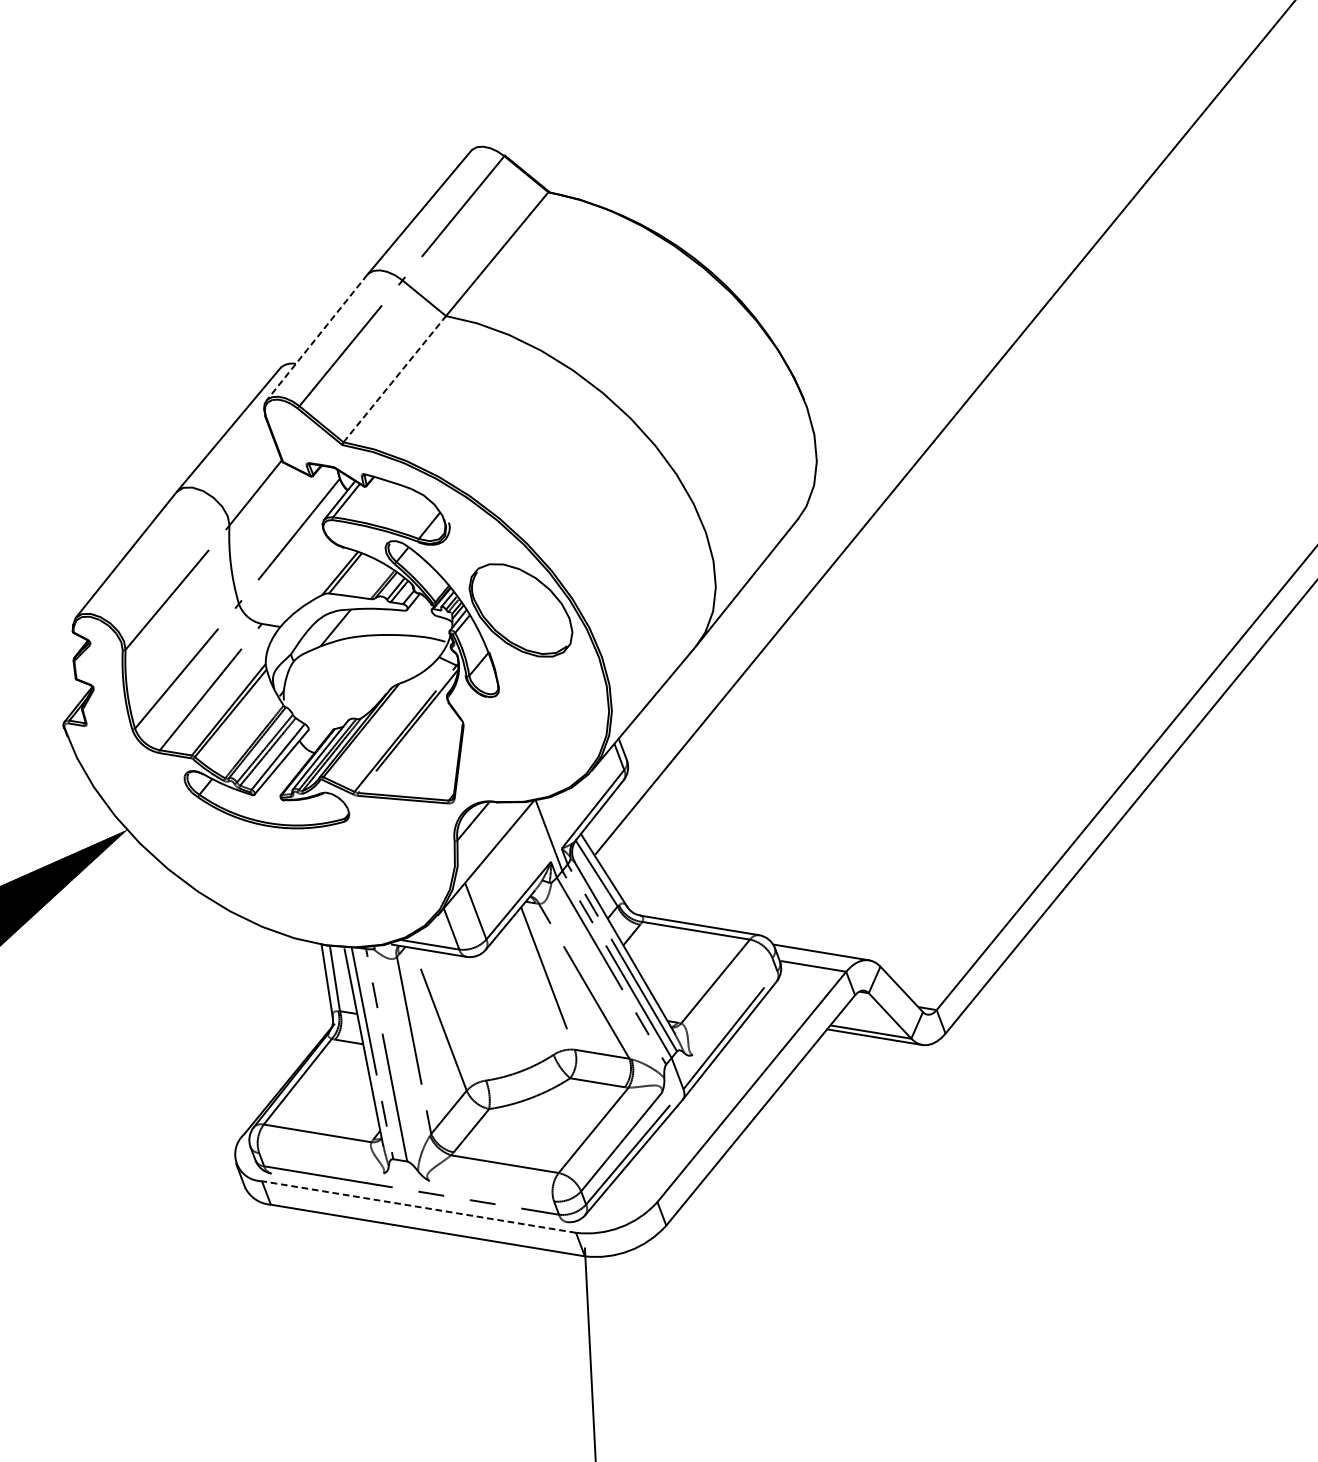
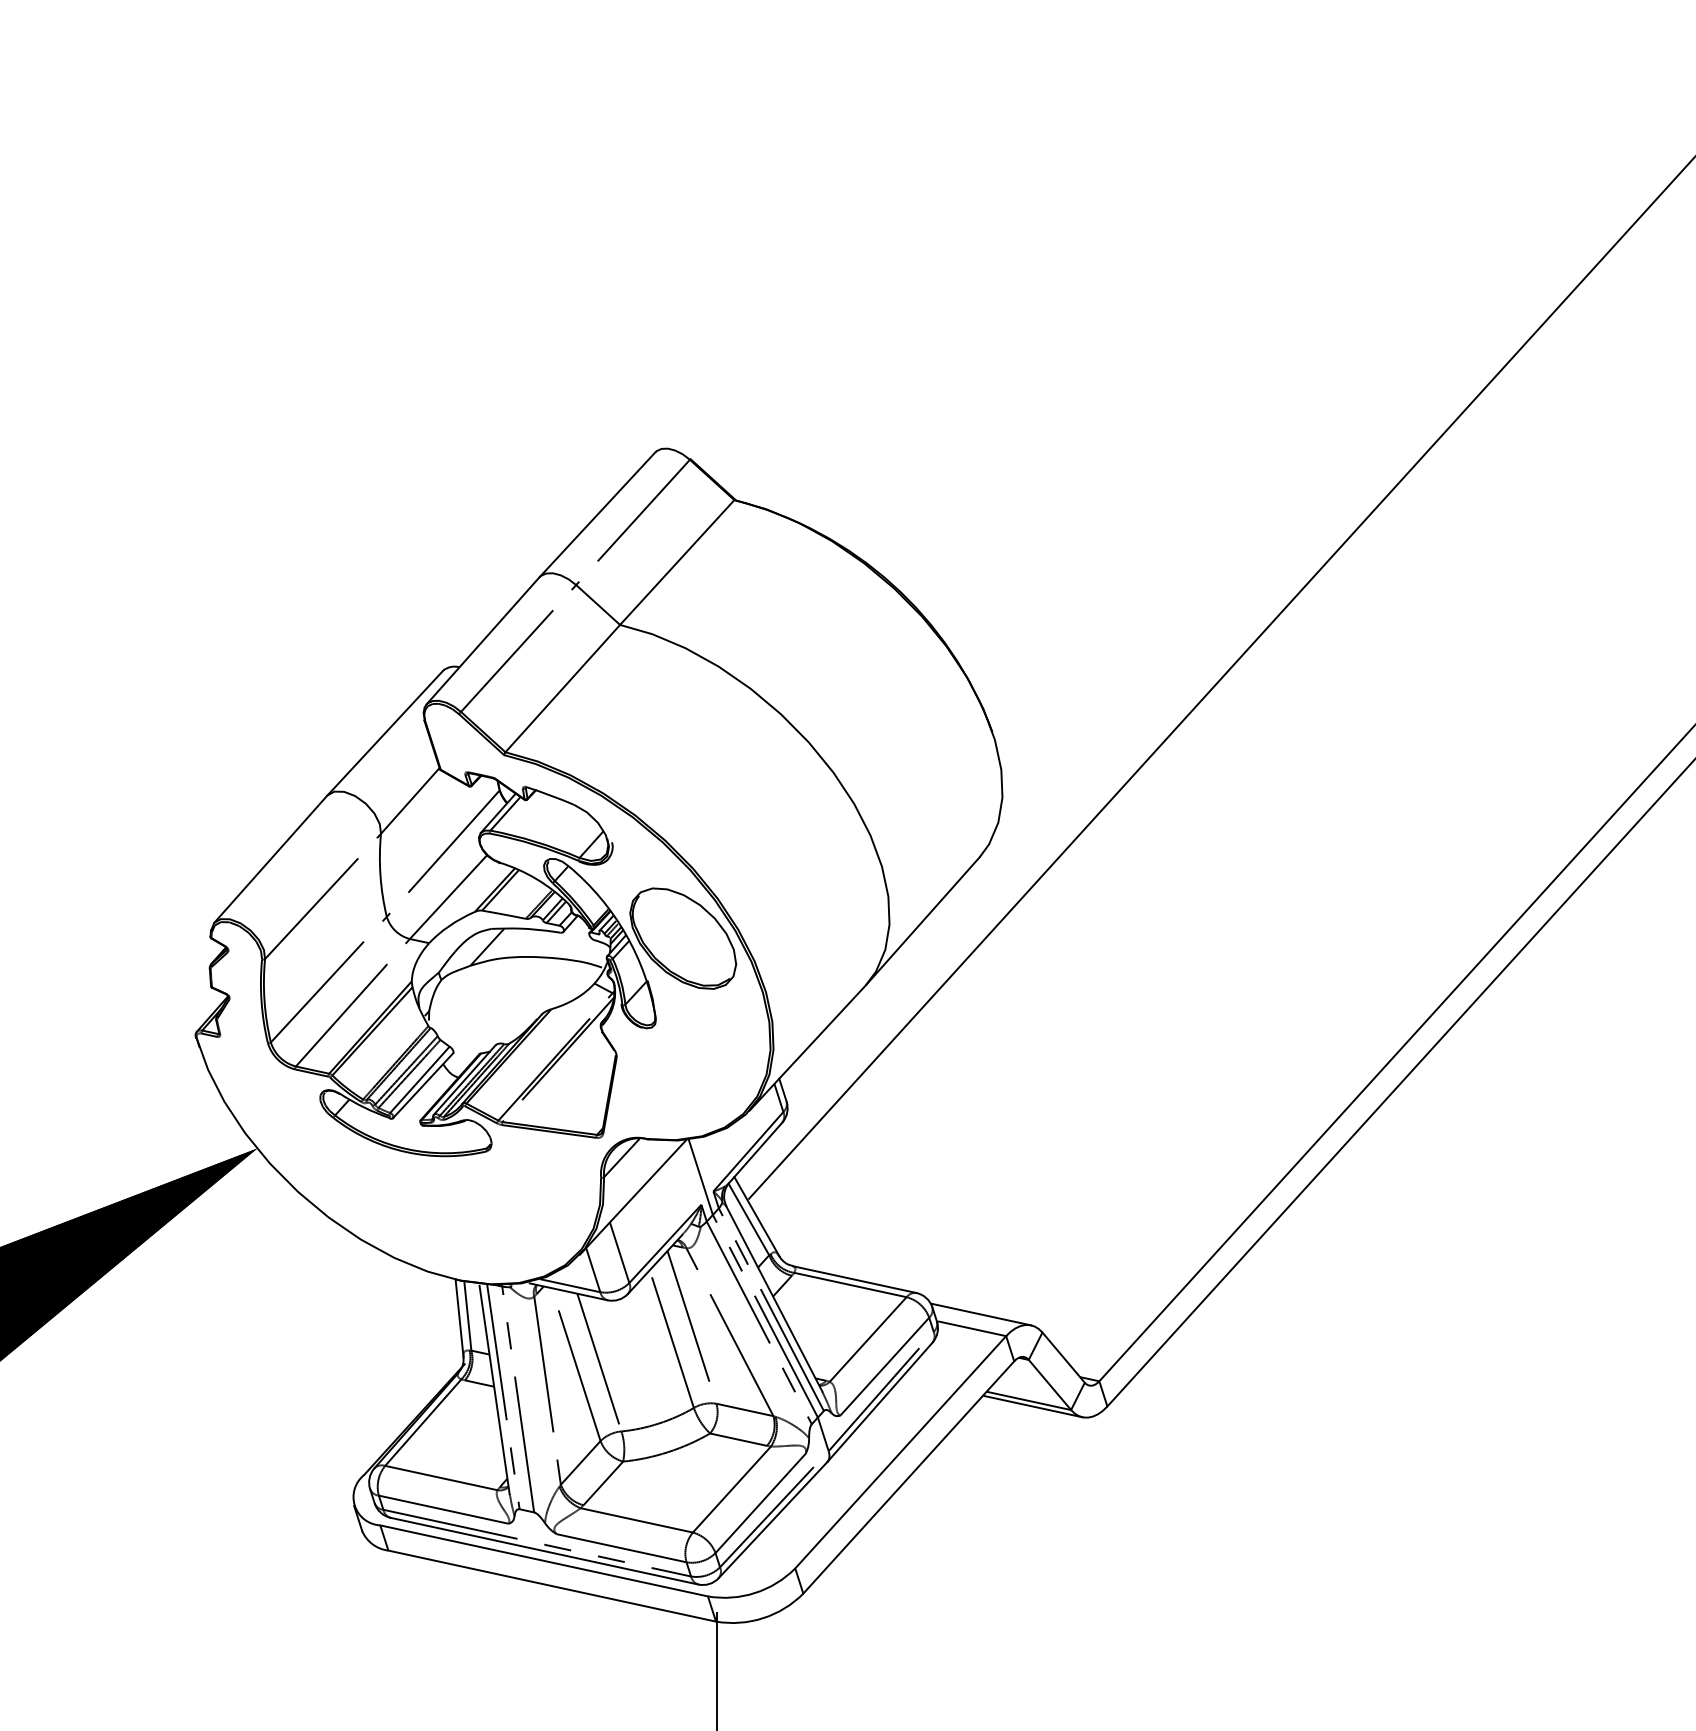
line: (316, 338) -> (482, 641), dashed -> solid
line: (394, 379) -> (562, 688), dashed -> solid
line: (296, 581) -> (448, 896), added
line: (529, 990) -> (671, 1338), added
line: (732, 1006) -> (884, 1366), added
line: (461, 1016) -> (599, 1362), added
line: (321, 1163) -> (443, 1509), added
line: (491, 1191) -> (621, 1548), added
line: (418, 1197) -> (544, 1550), added
line: (419, 1206) -> (544, 1560), dashed -> solid

